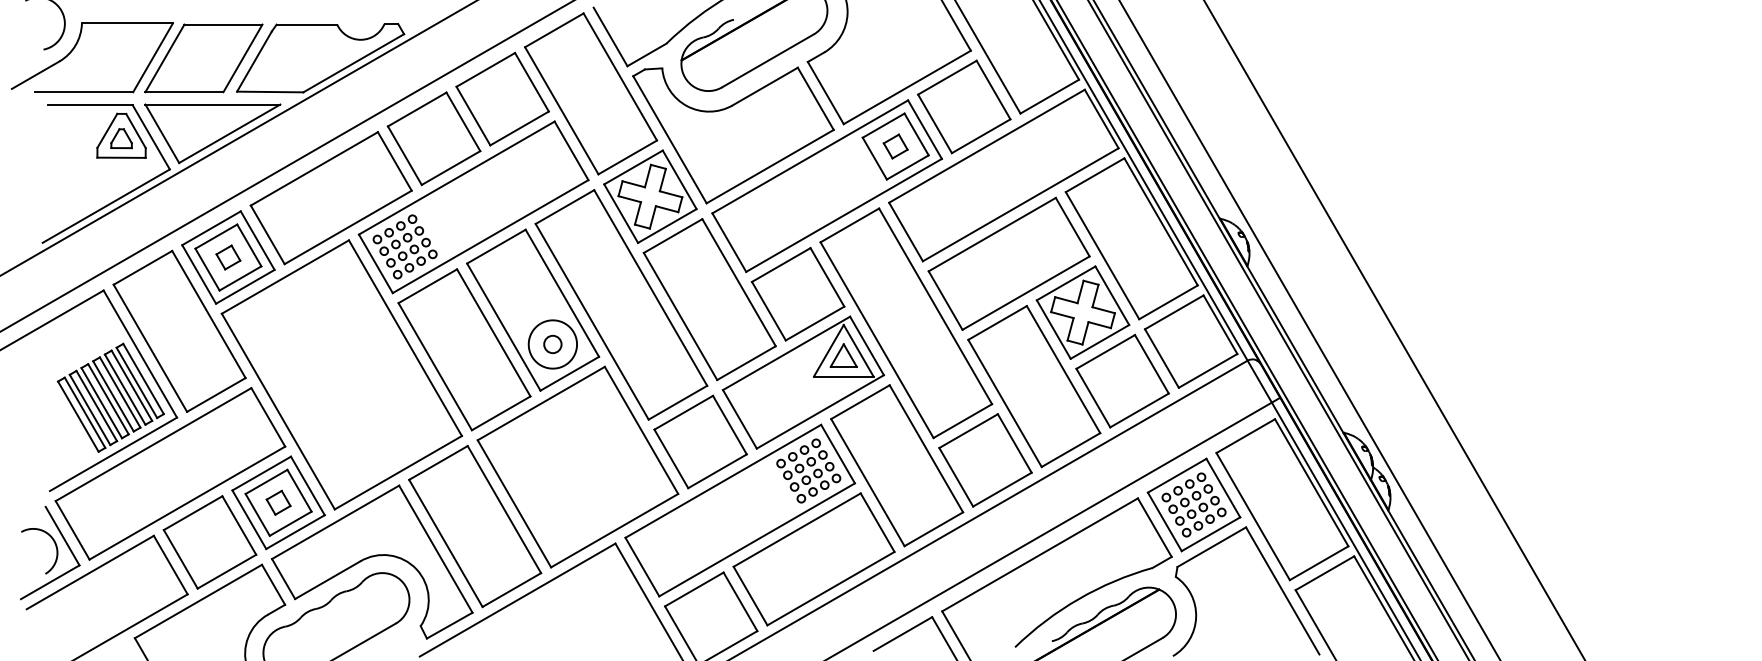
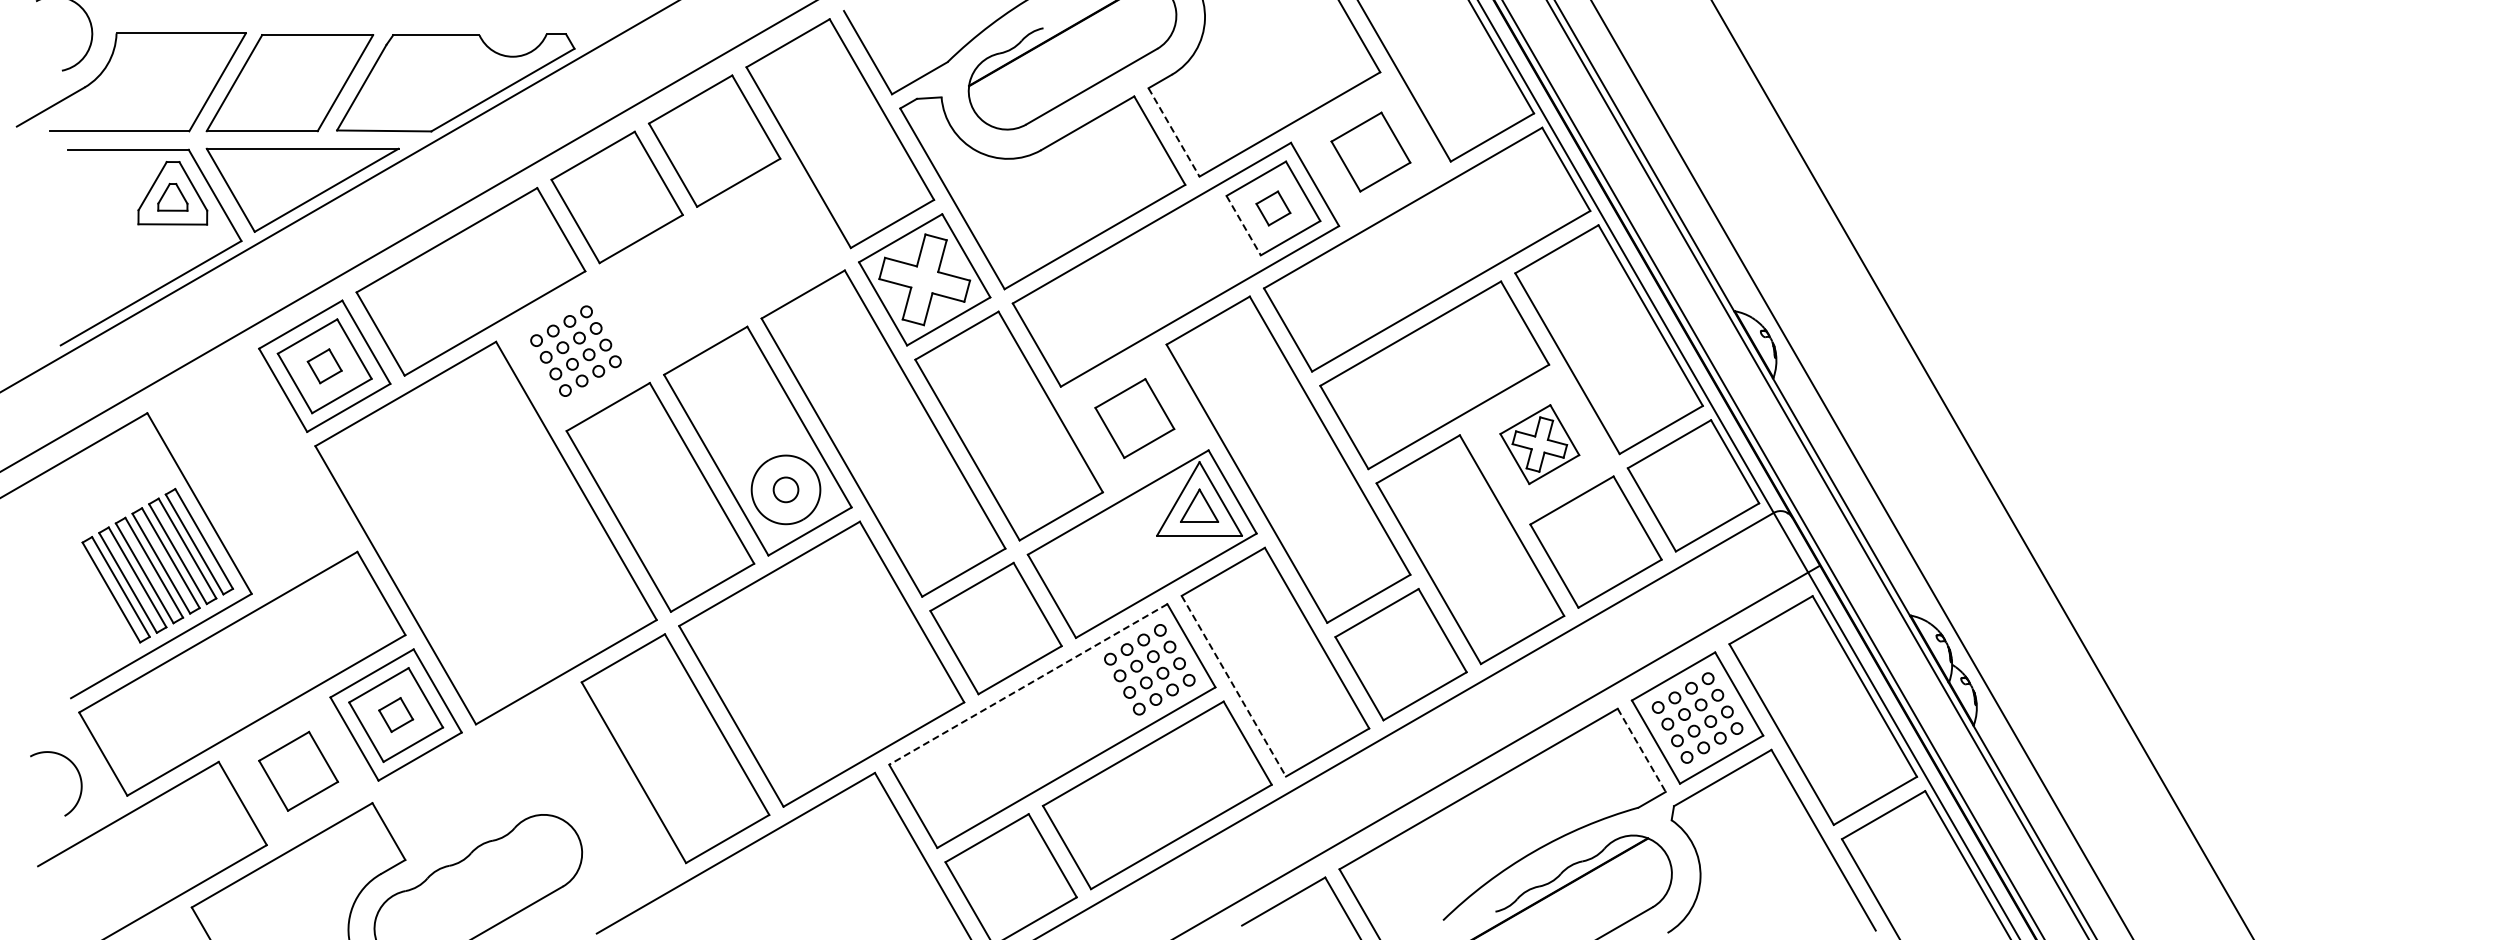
line: (826, 93) -> (1174, 132), solid -> dashed
part: (964, 106) -> (1370, 151), size x0.6
line: (874, 159) -> (1243, 226), solid -> dashed
part: (473, 207) -> (673, 294), removed
part: (797, 294) -> (1134, 418), size x0.6
part: (1082, 312) -> (1539, 444), size x0.6
part: (179, 330) -> (255, 470), removed
line: (723, 481) -> (1028, 684), solid -> dashed
line: (868, 482) -> (1234, 686), solid -> dashed
line: (1155, 527) -> (1642, 750), solid -> dashed
part: (209, 542) -> (298, 771), size x0.6
part: (65, 543) -> (93, 772), removed
part: (369, 558) -> (525, 793), removed

